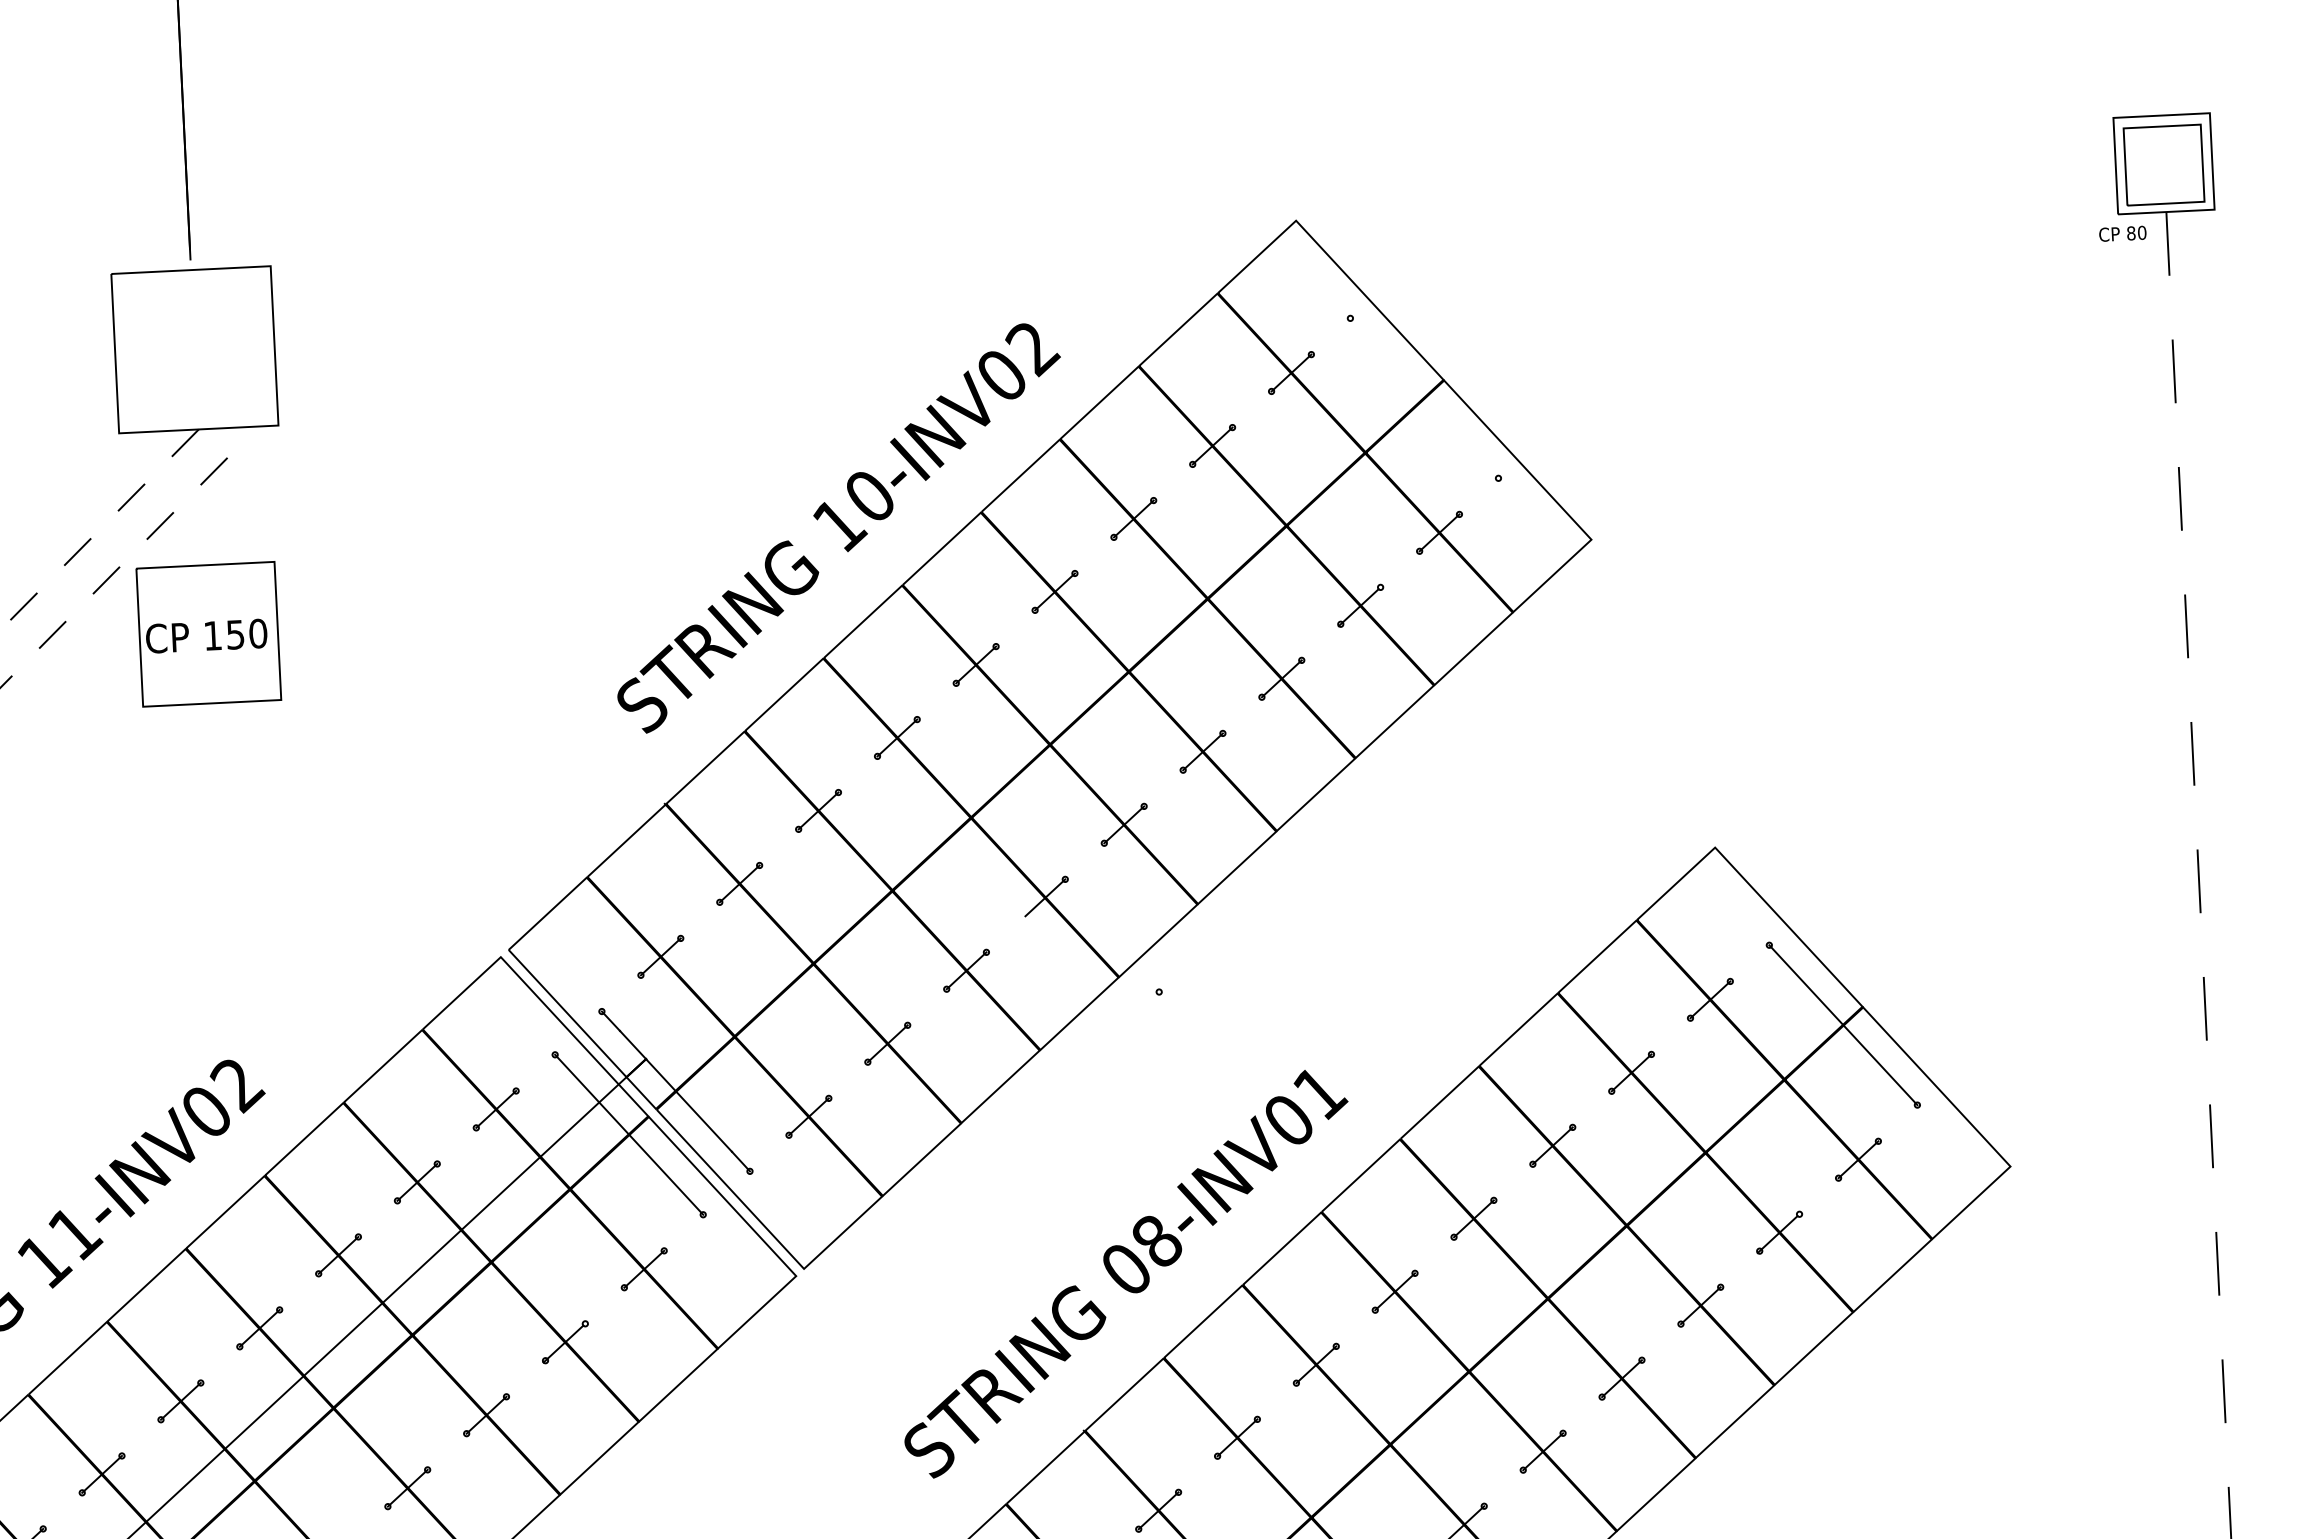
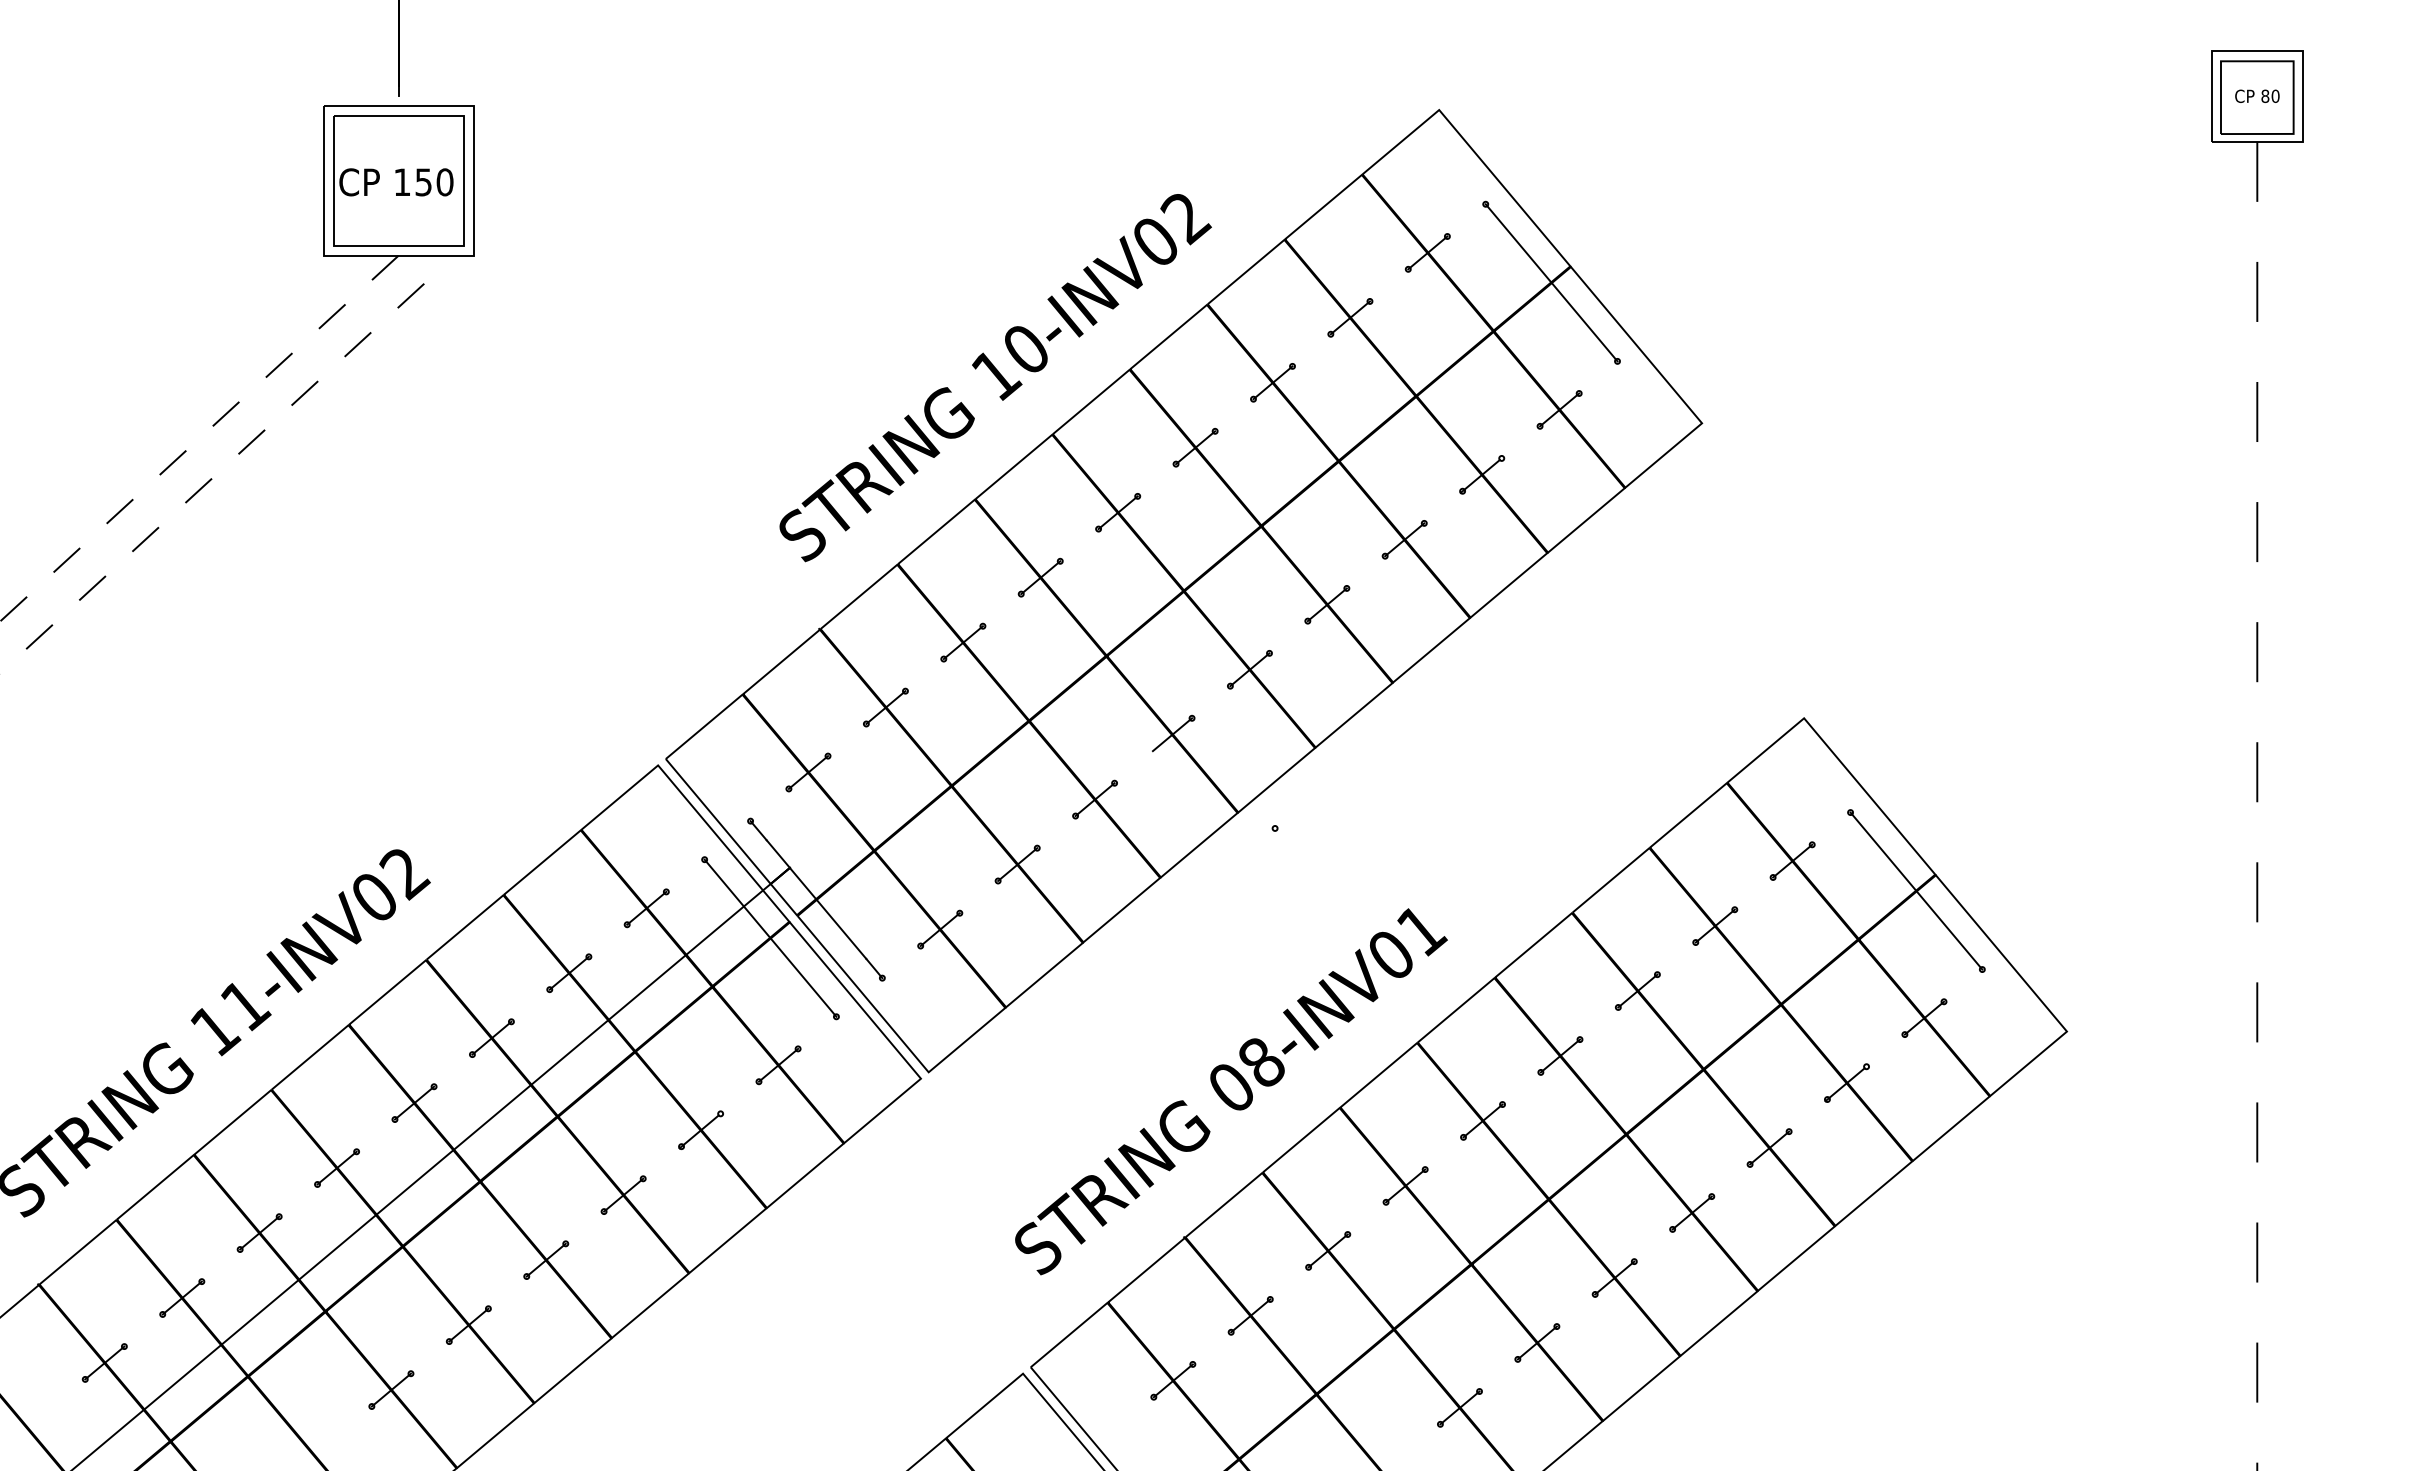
text: (2122, 232) -> (2257, 95), moved
line: (1424, 398) -> (1551, 282), added
part: (208, 634) -> (398, 180), moved

